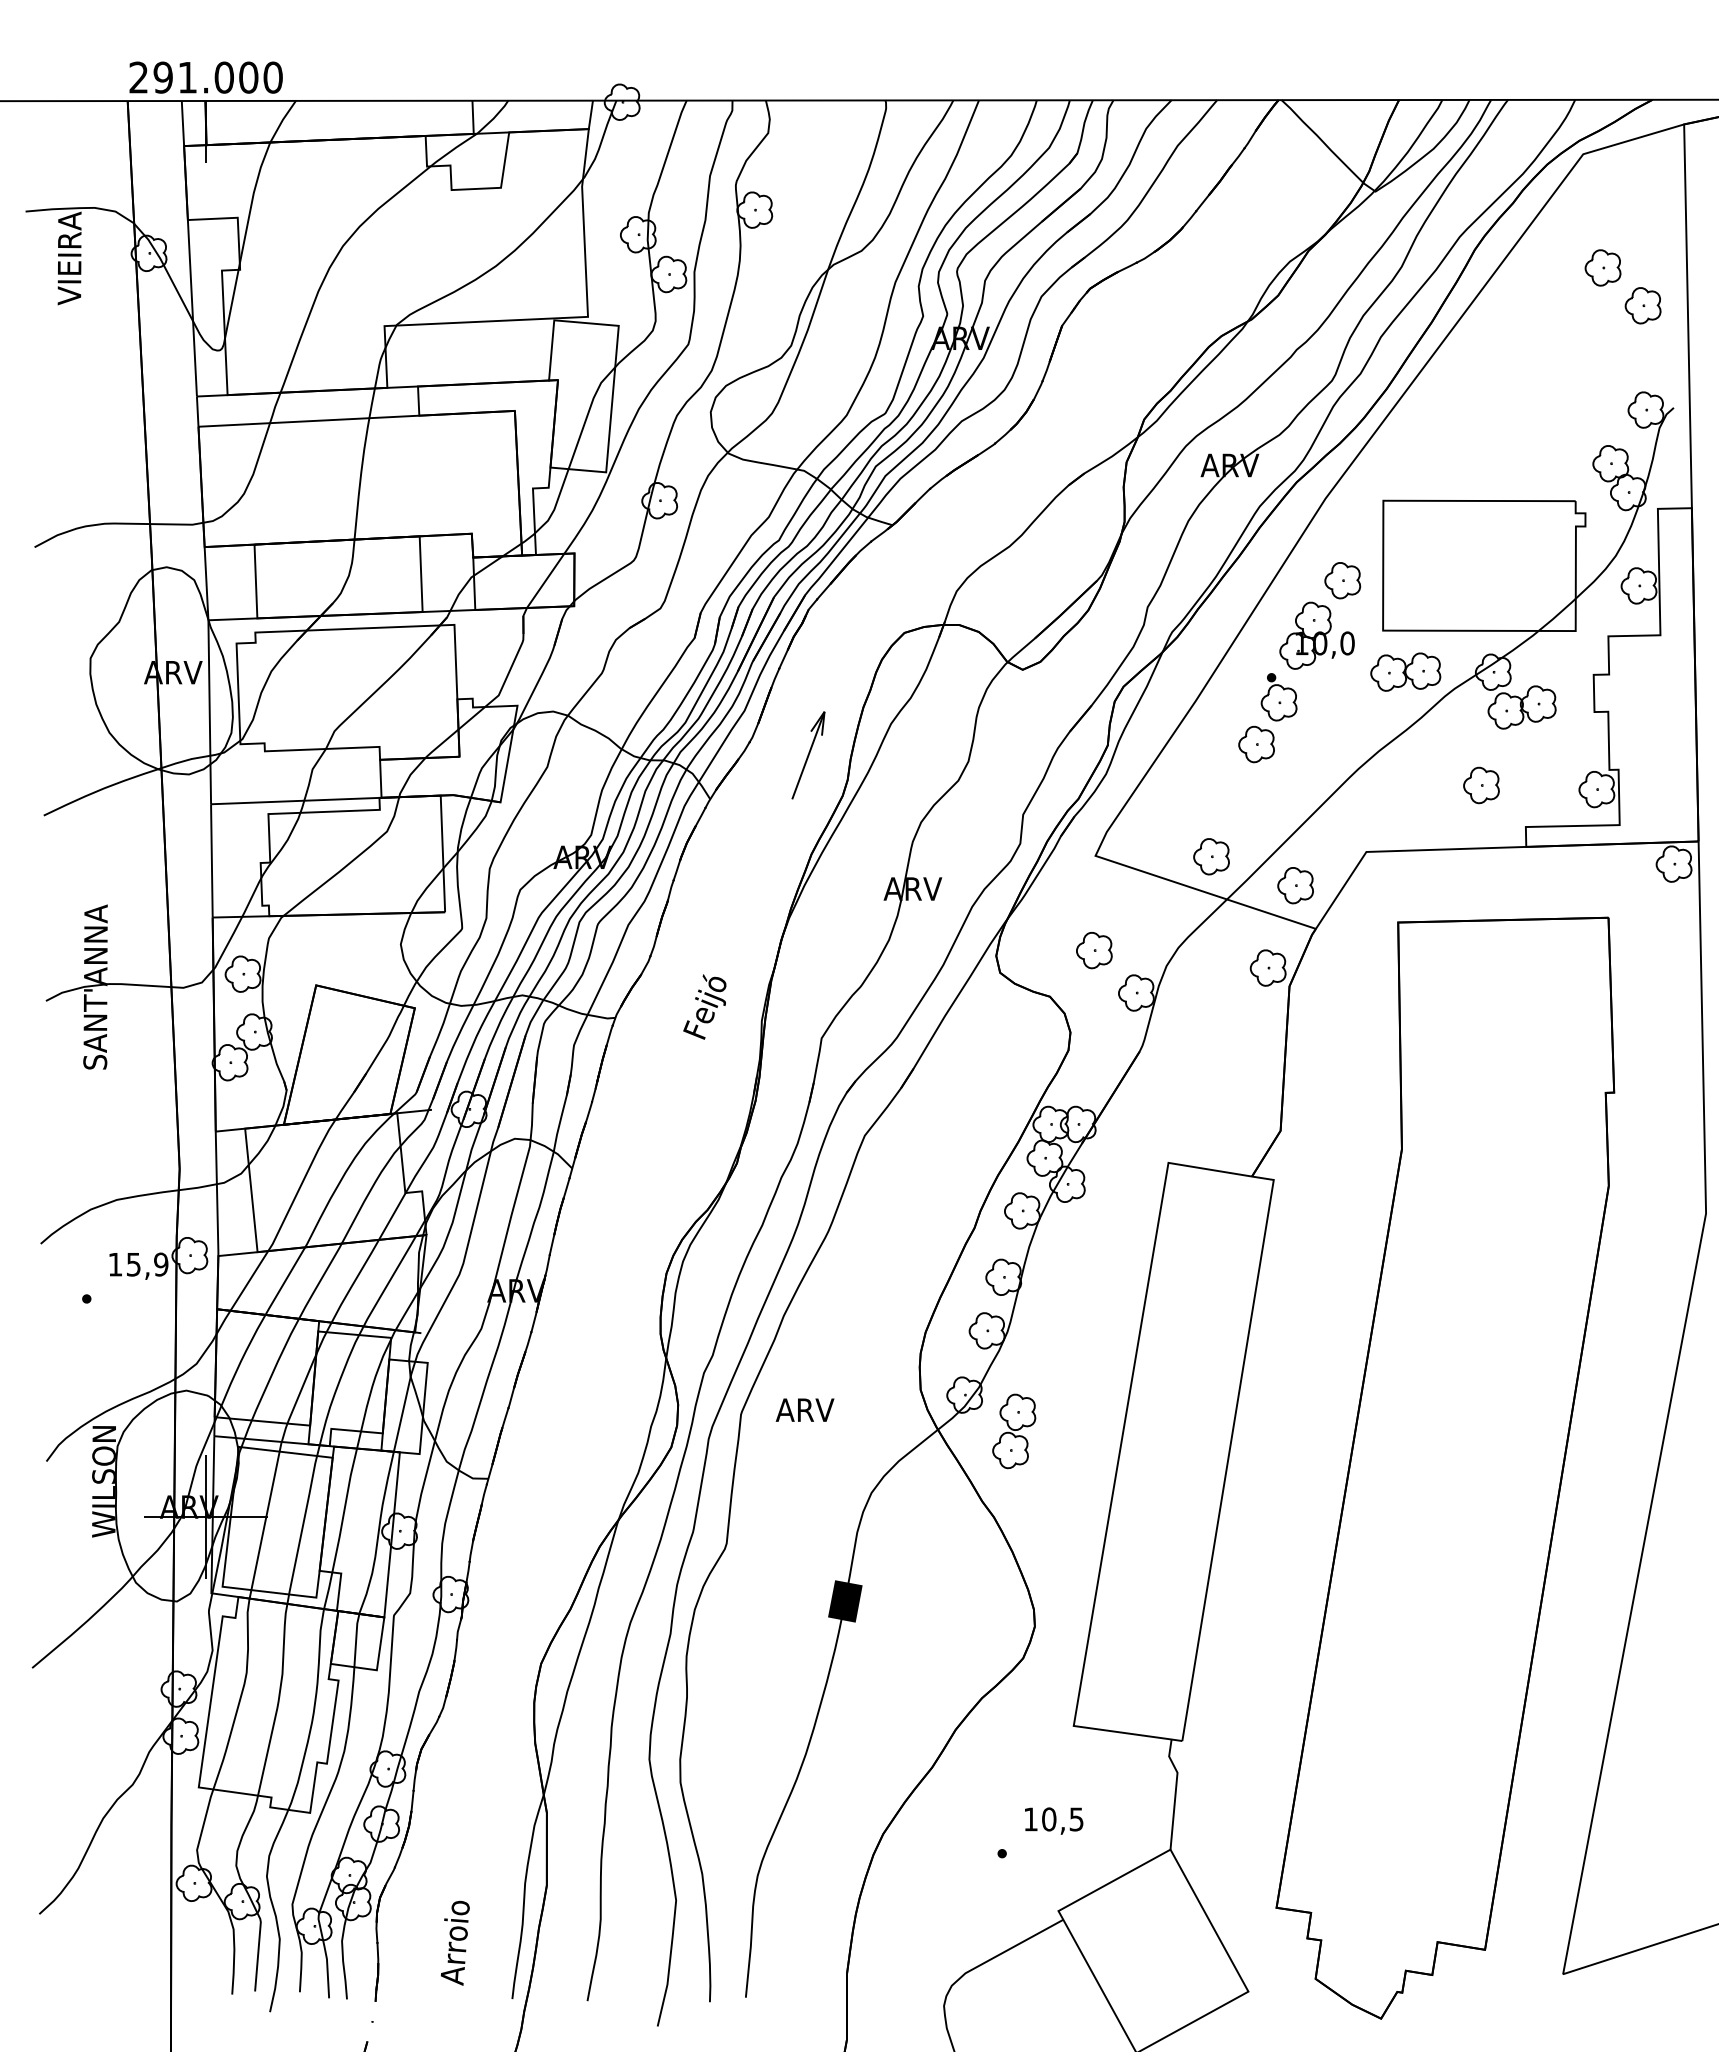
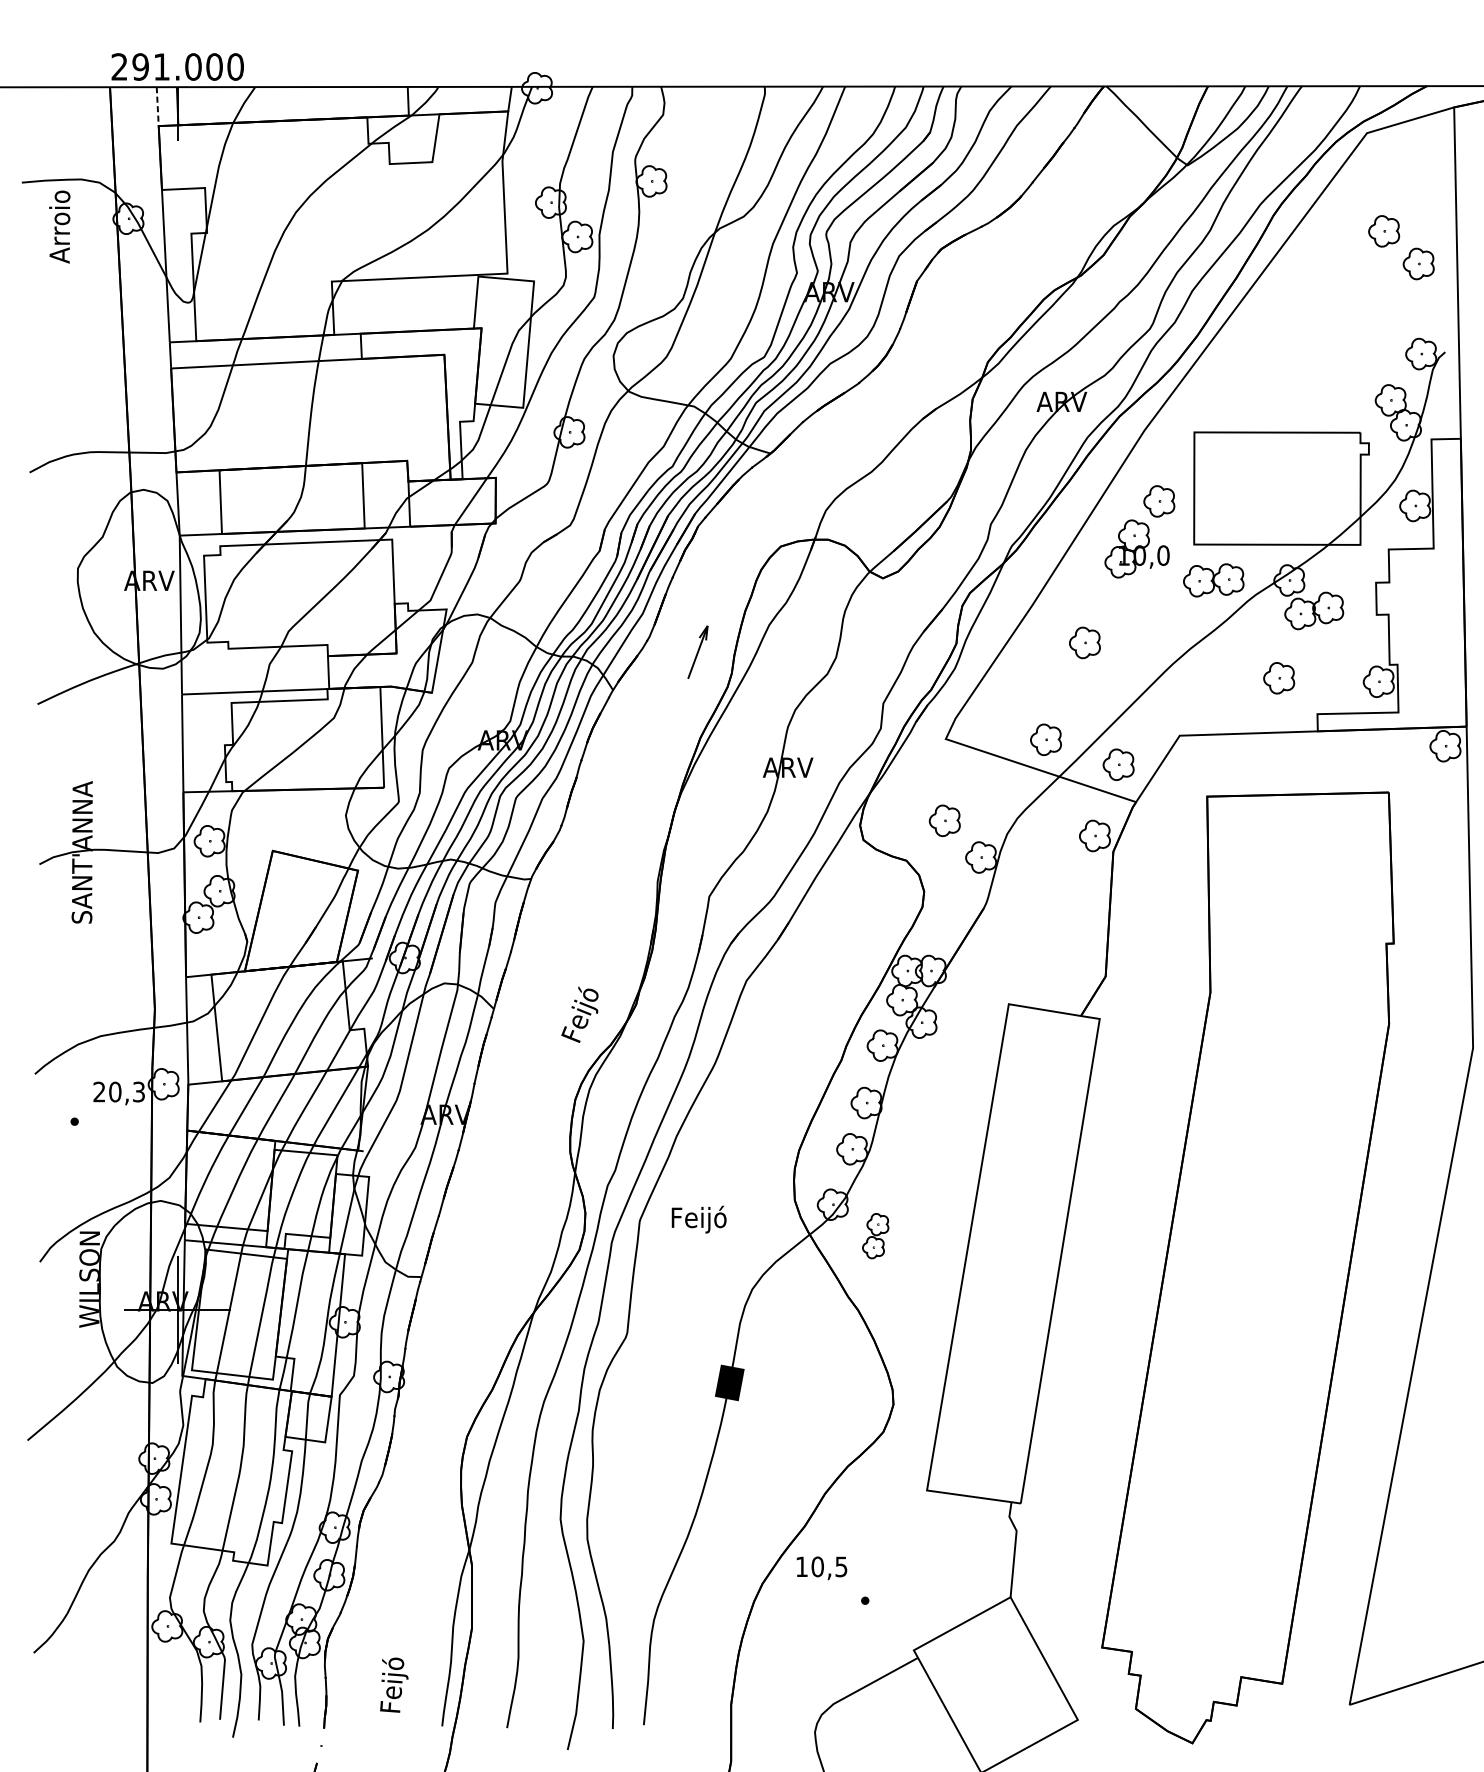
line: (182, 123) -> (157, 106), solid -> dashed
text: (69, 258) -> (59, 223), VIEIRA -> Arroio
part: (1278, 697) -> (1103, 602), removed
part: (808, 755) -> (697, 652), size x0.7
text: (704, 1006) -> (579, 1014), moved
text: (138, 1264) -> (119, 1091), 15,9 -> 20,3
text: (808, 1412) -> (697, 1219), ARV -> Feijó
part: (1014, 1431) -> (875, 1236), size x0.7
text: (1054, 1820) -> (822, 1567), moved
text: (456, 1942) -> (393, 1677), Arroio -> Feijó

